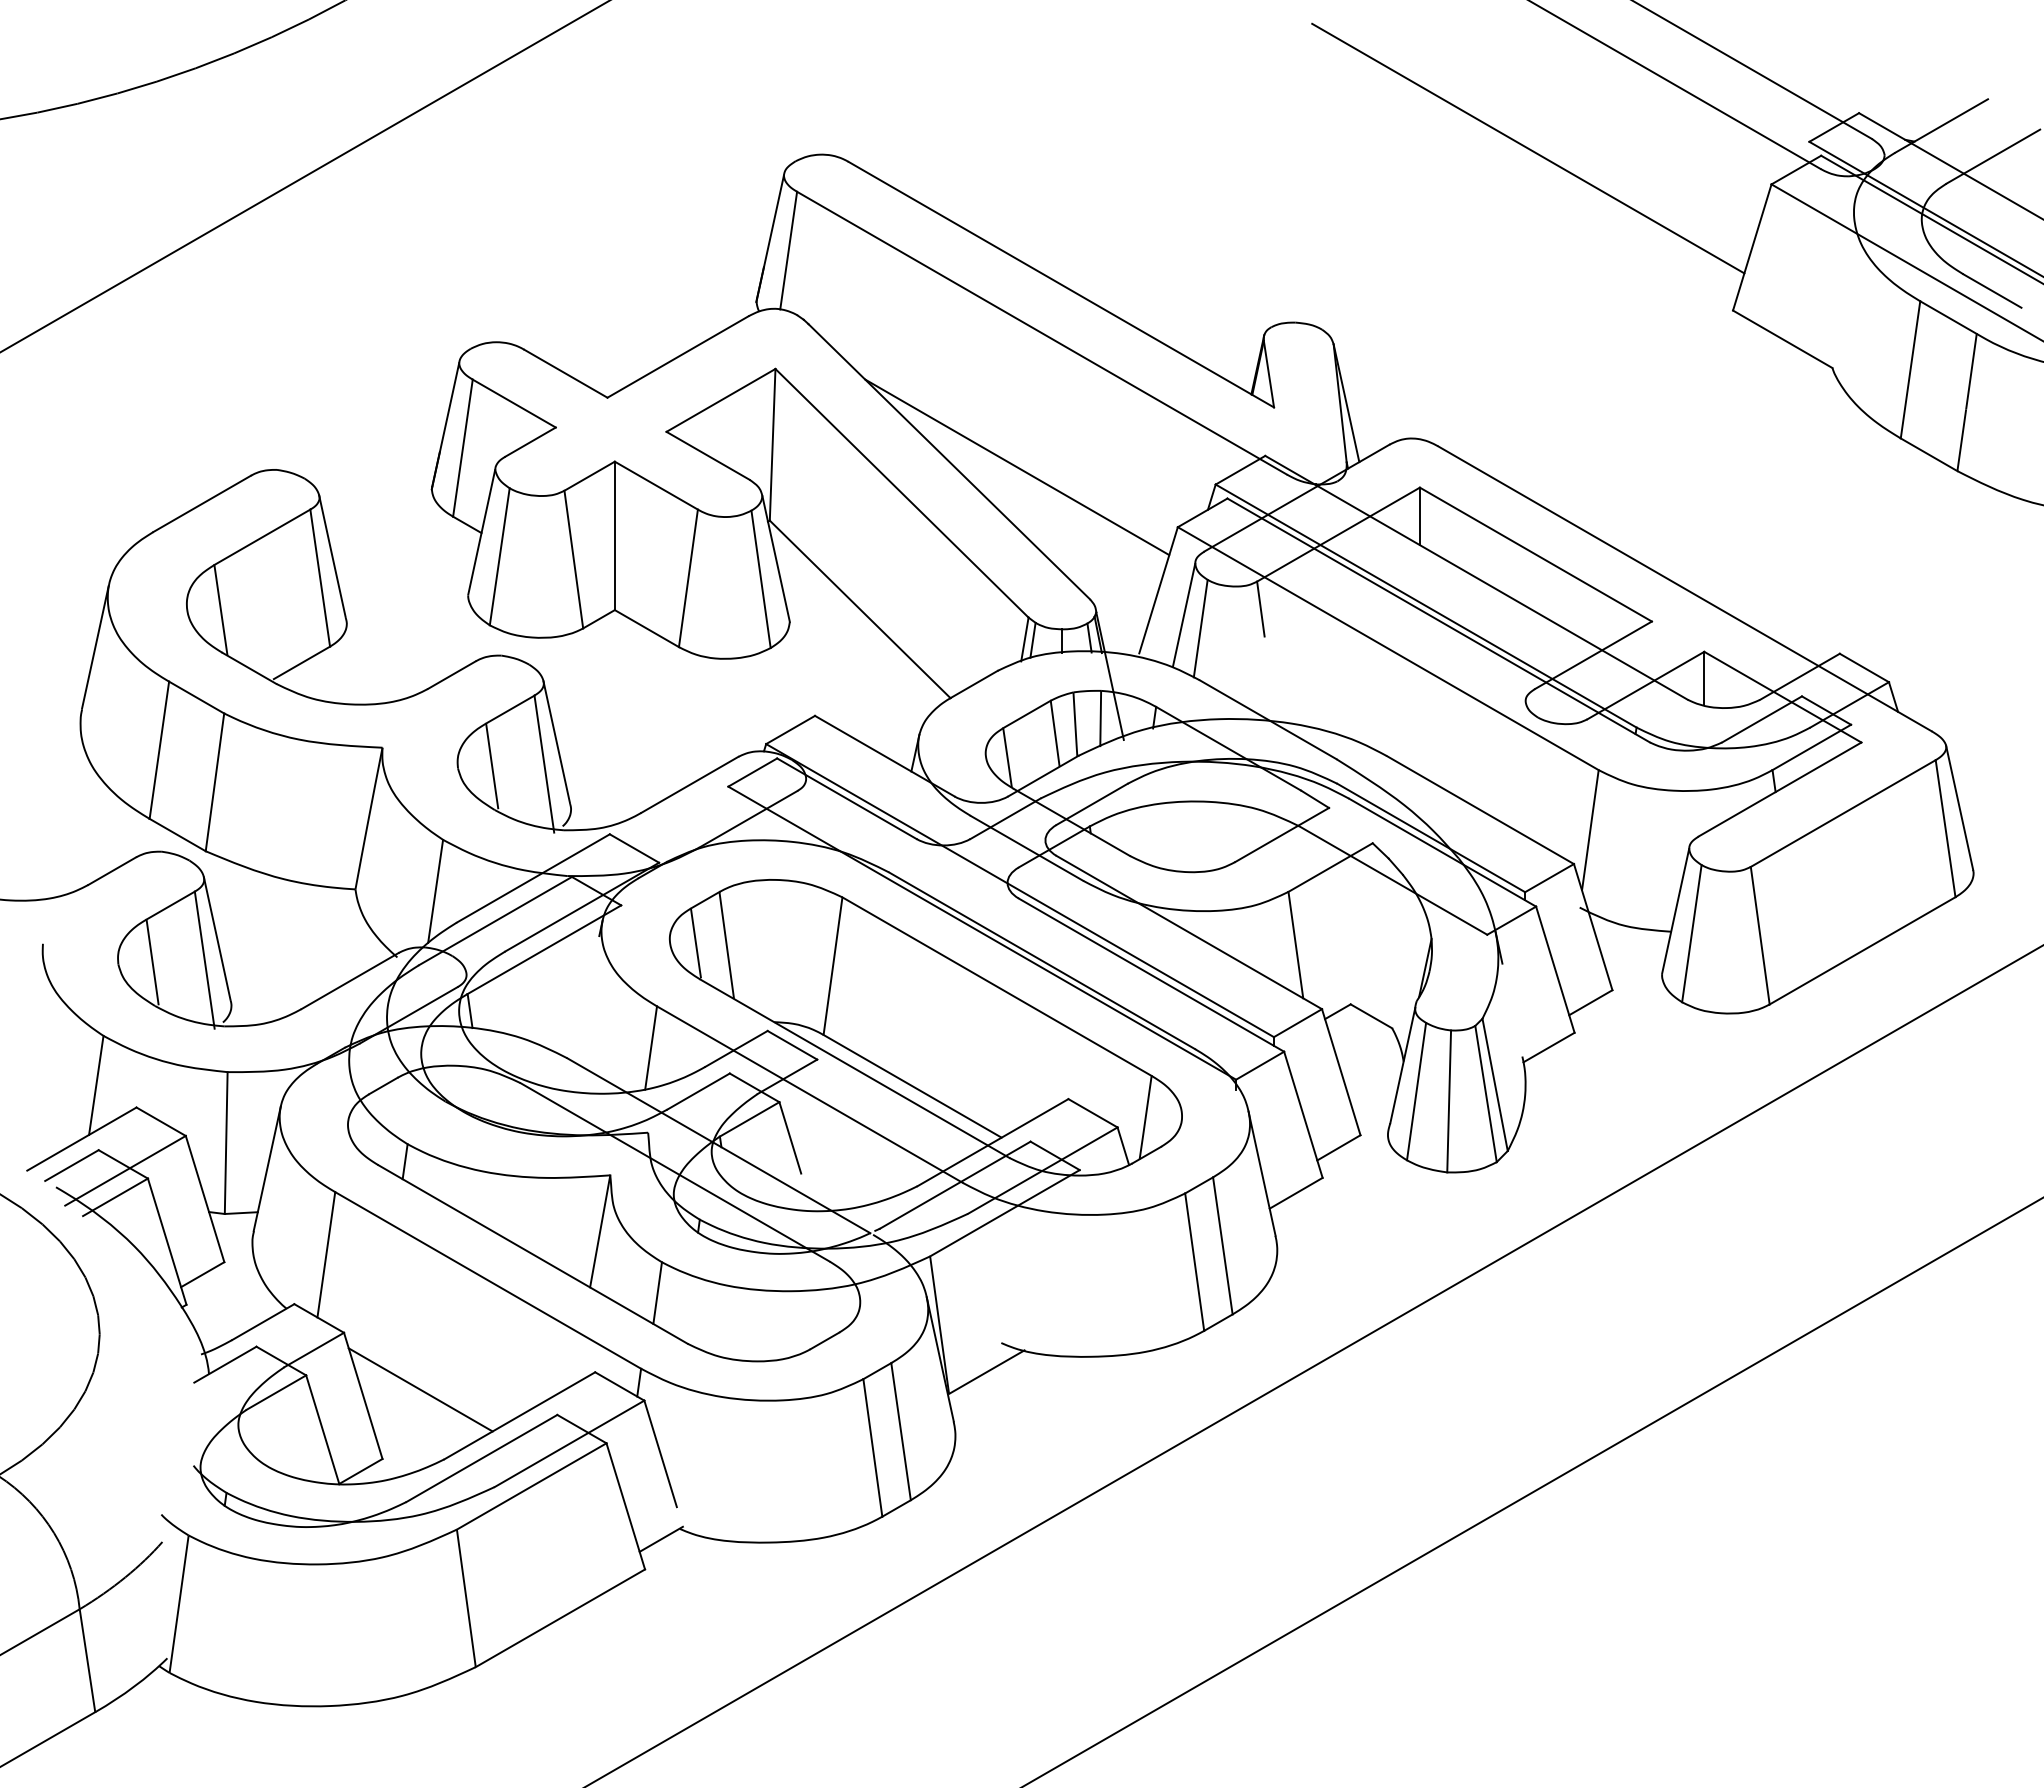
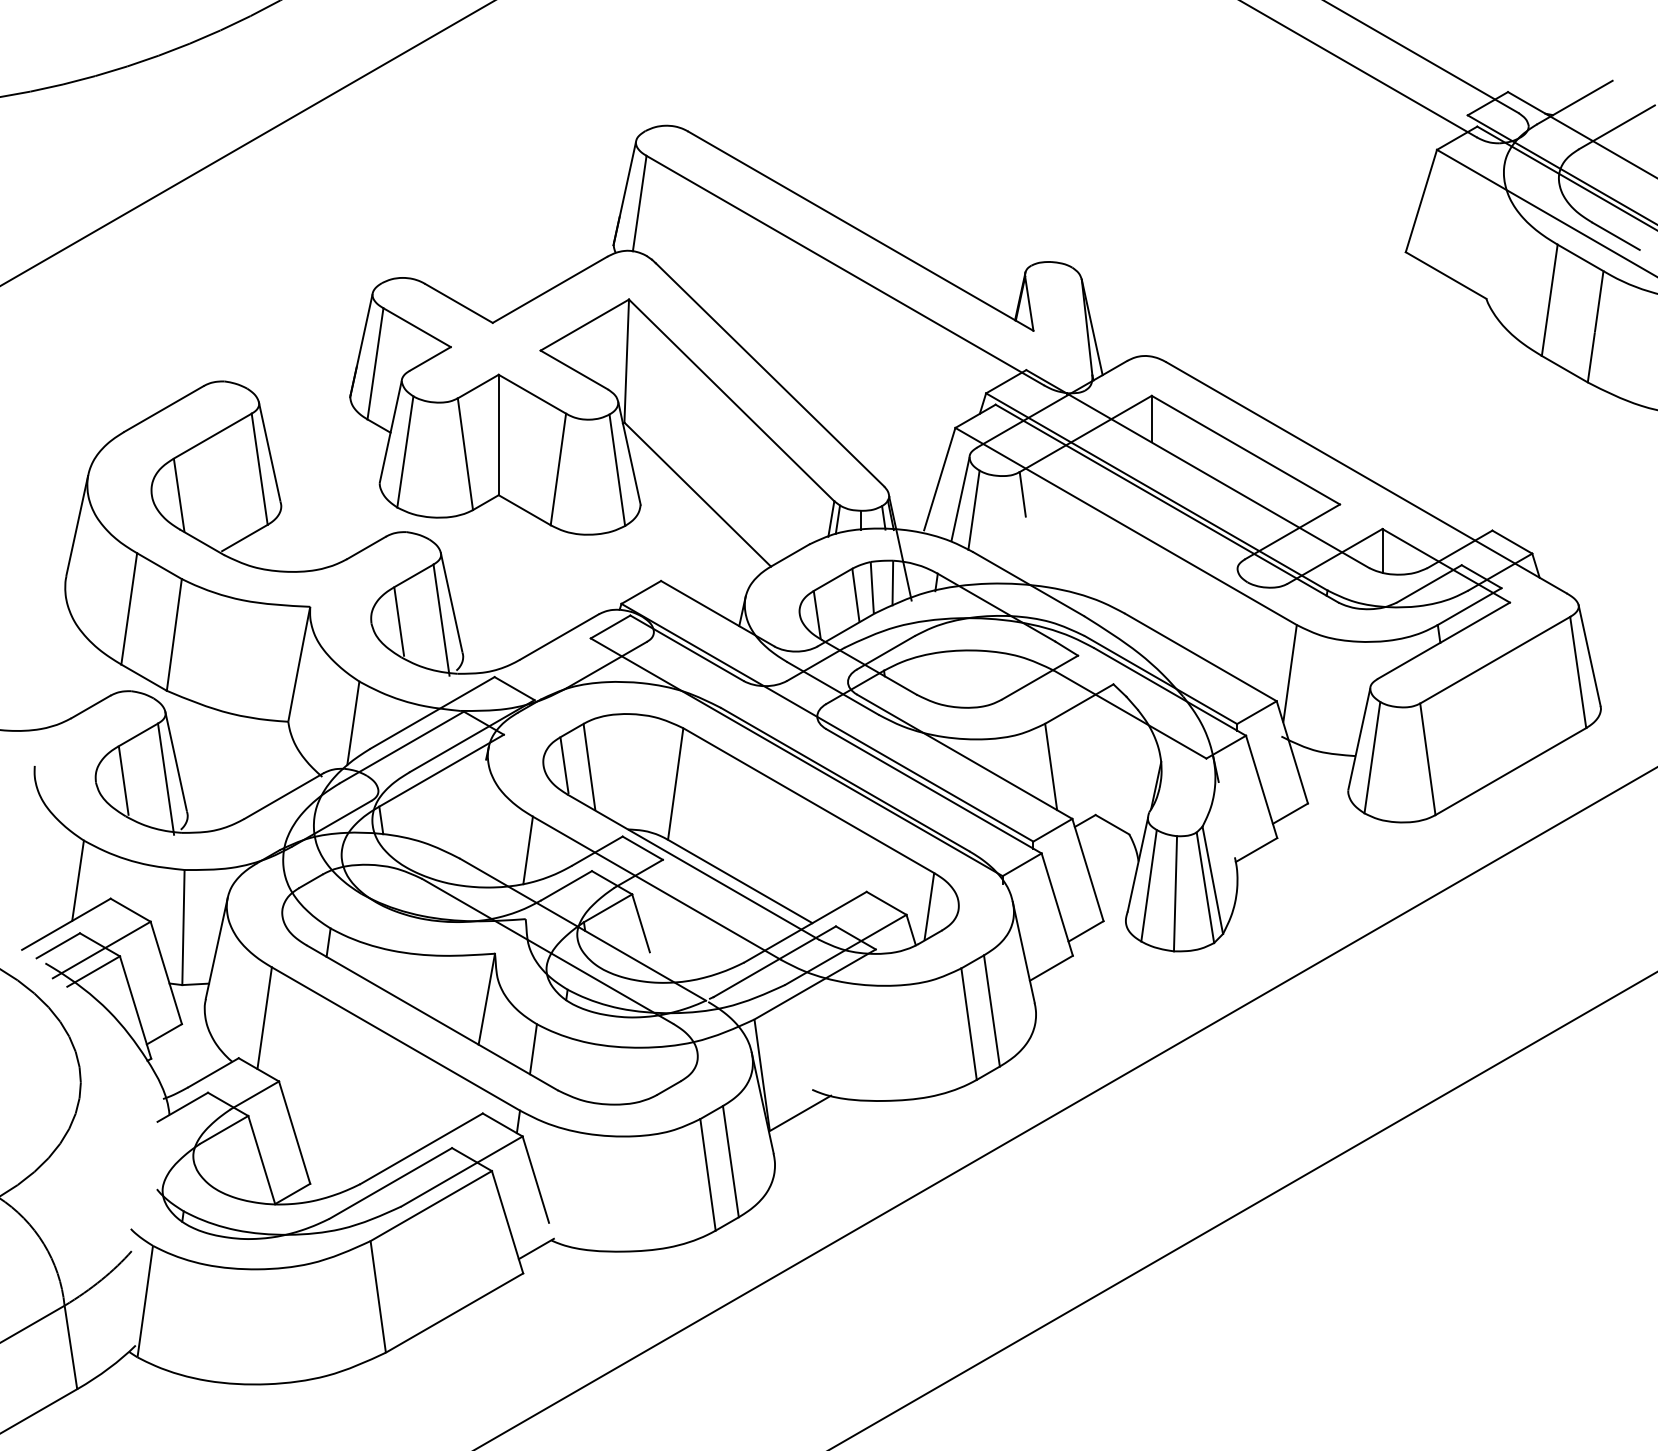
line: (1528, 148) -> (1239, 120), removed
line: (1017, 467) -> (825, 379), removed
line: (420, 1389) -> (341, 1127), removed

